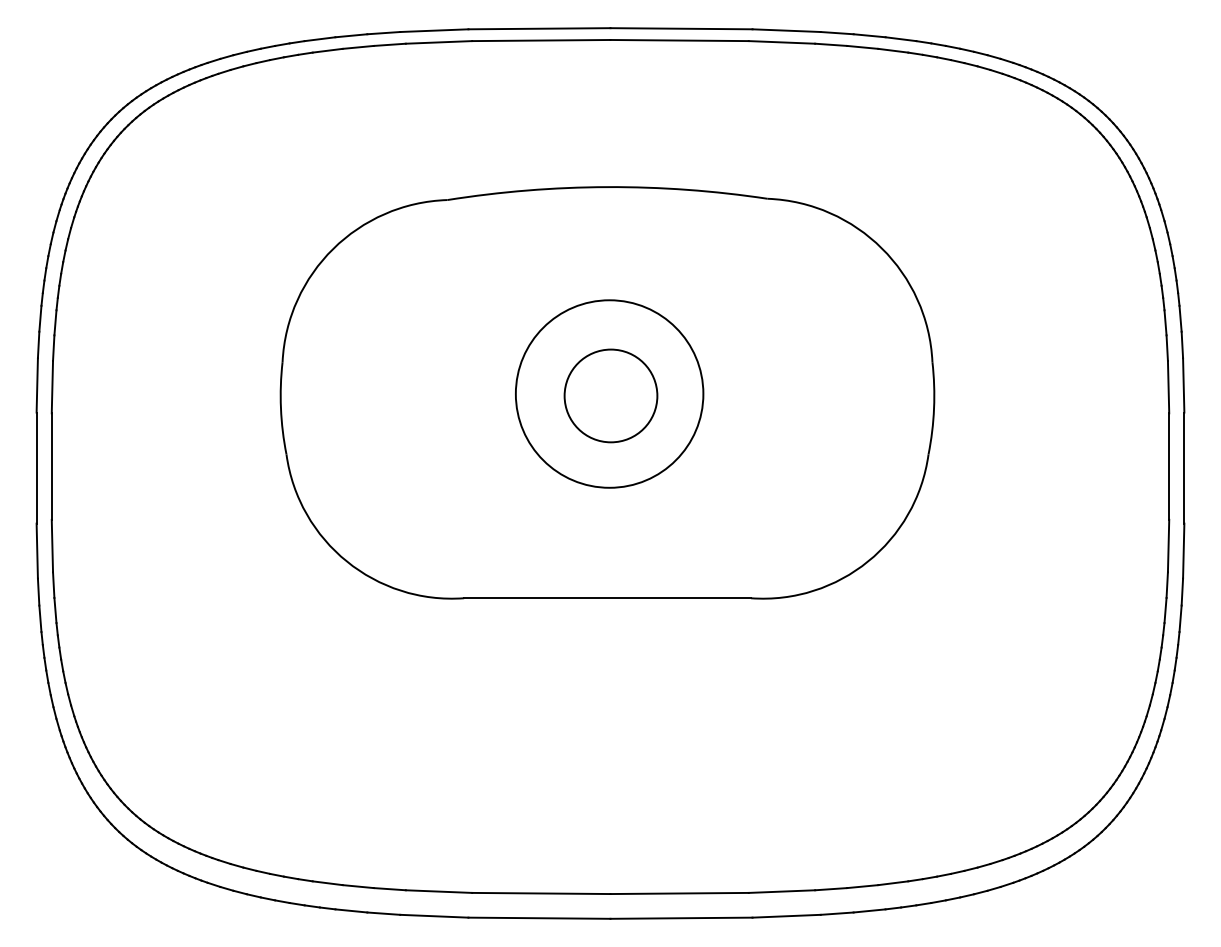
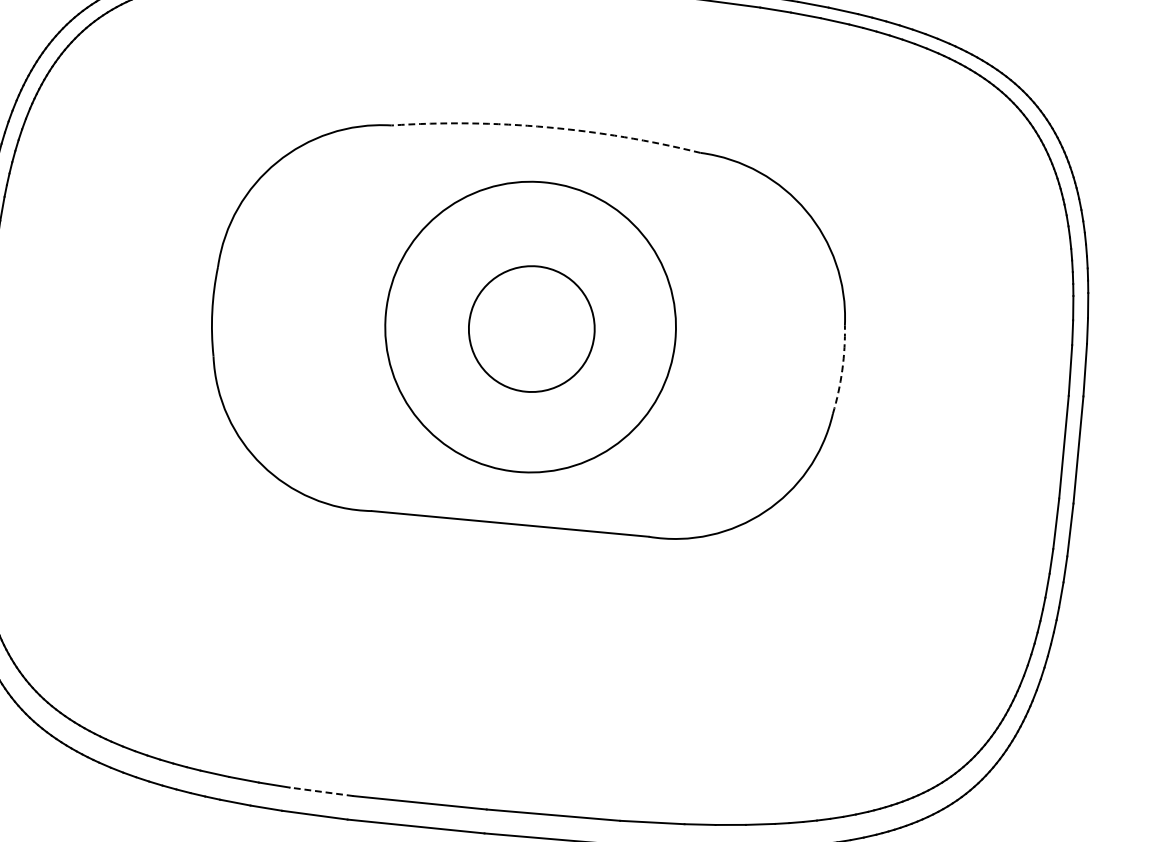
arc: (607, 187) -> (547, 127), solid -> dashed
circle: (609, 393) -> (530, 326), size x1.6
circle: (610, 395) -> (531, 328), size x1.4
arc: (934, 408) -> (842, 370), solid -> dashed
line: (438, 891) -> (321, 791), solid -> dashed

